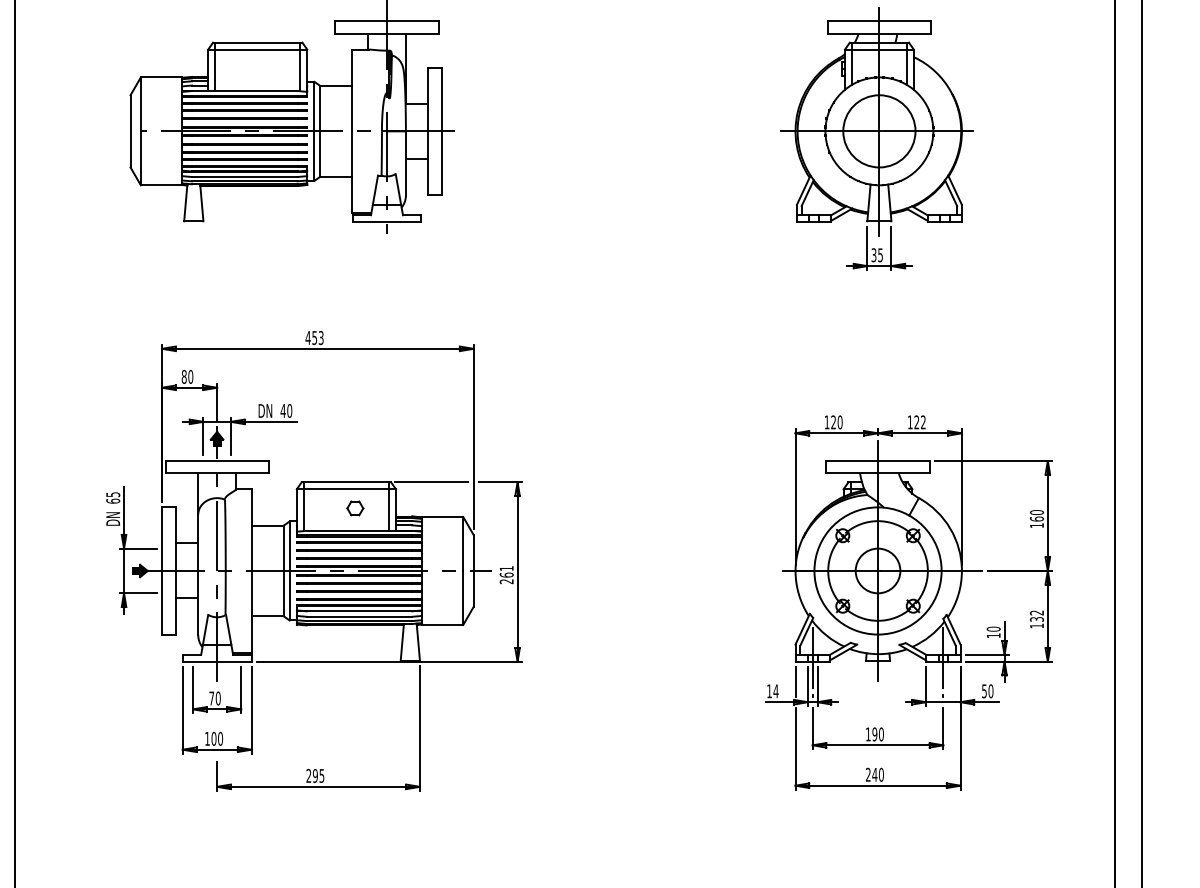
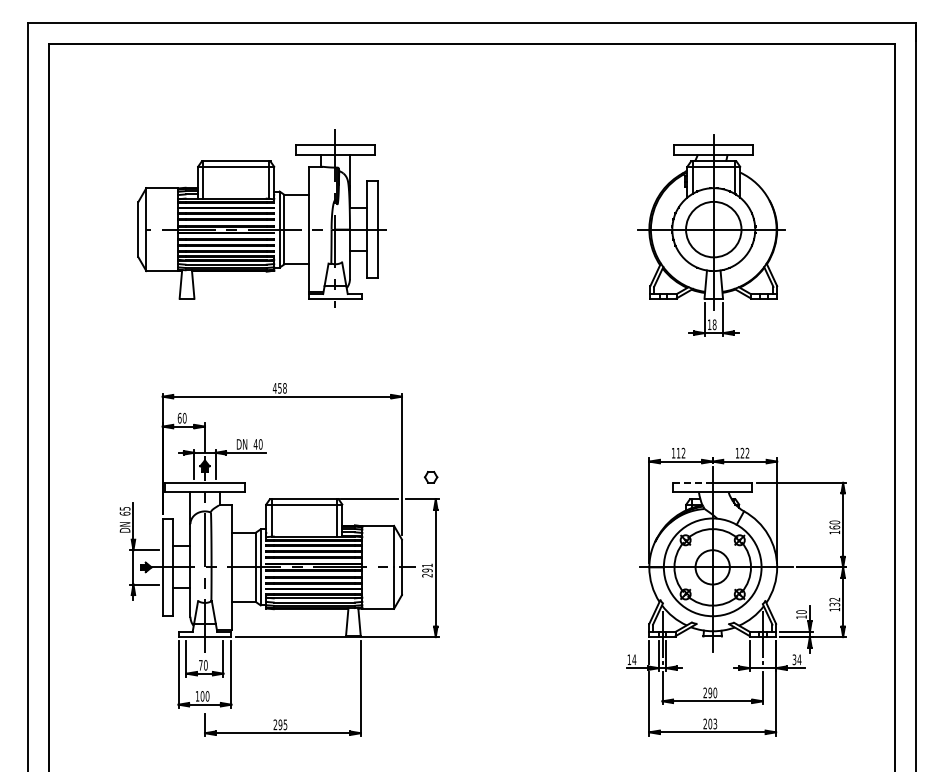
text: (876, 254) -> (711, 324), 35 -> 18
text: (320, 338) -> (284, 388), 453 -> 458
text: (183, 377) -> (179, 418), 80 -> 60
text: (836, 421) -> (680, 452), 120 -> 112
line: (851, 460) -> (692, 482), solid -> dashed
part: (354, 508) -> (430, 477), moved
text: (506, 575) -> (427, 570), 261 -> 291
text: (987, 690) -> (796, 659), 50 -> 34
text: (867, 733) -> (704, 692), 190 -> 290
text: (877, 774) -> (712, 723), 240 -> 203

